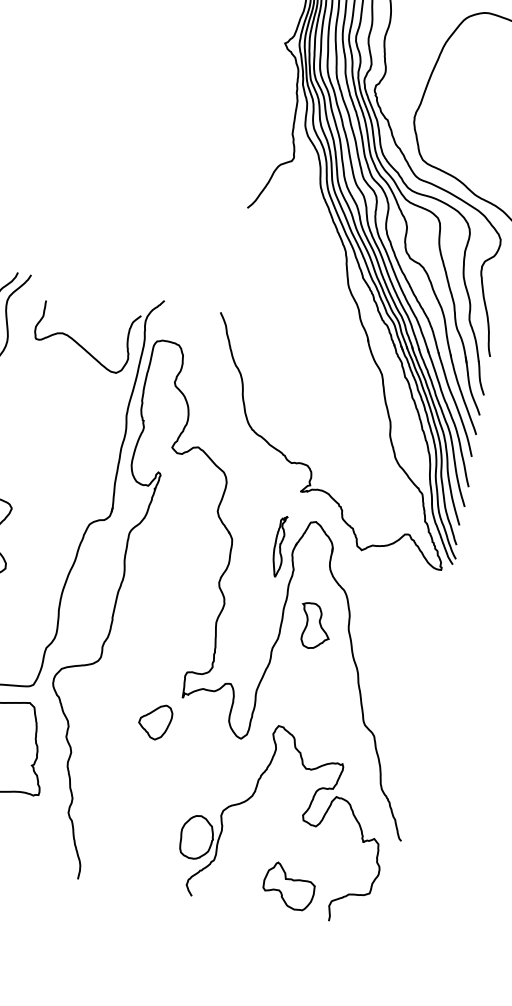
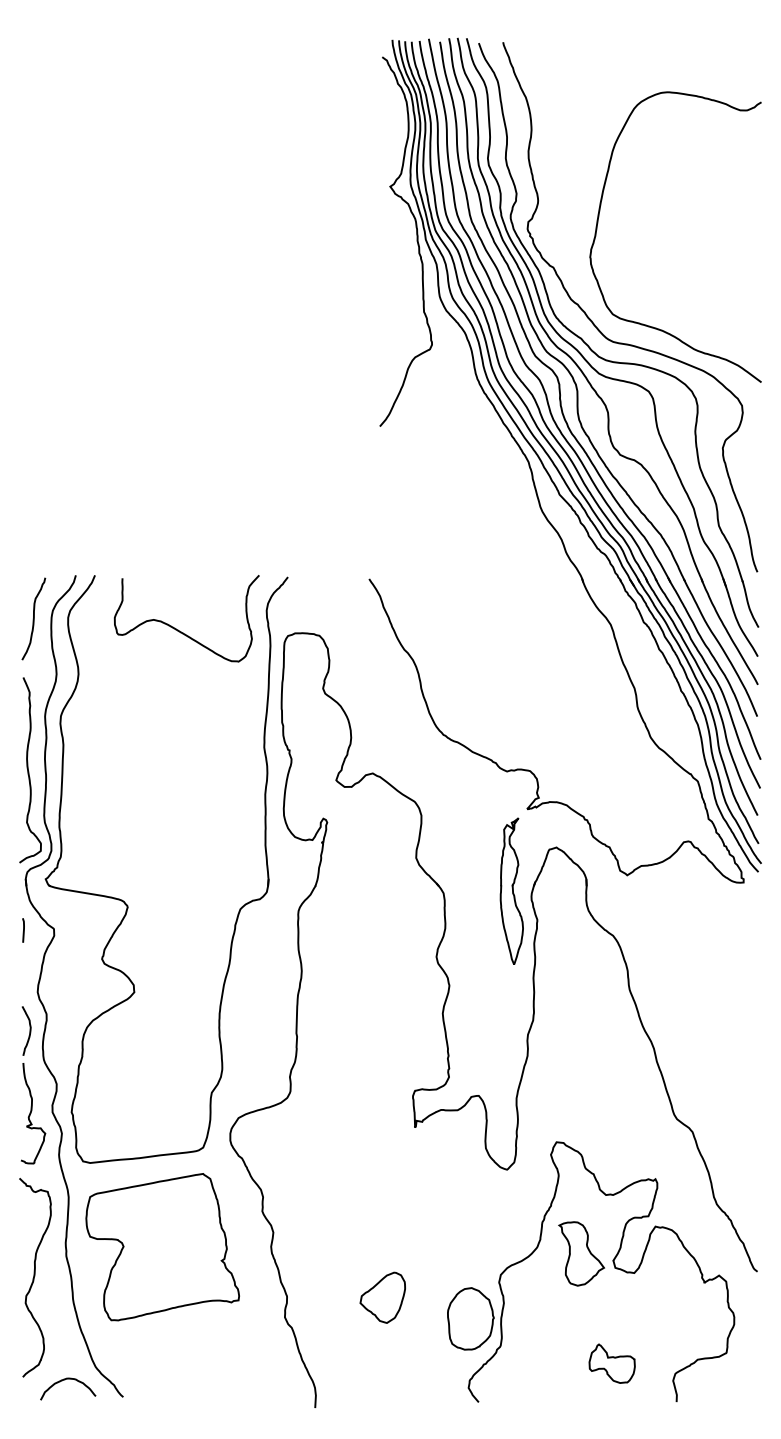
curve: (78, 343) -> (178, 629), moved
part: (279, 546) -> (511, 890), size x1.67
part: (314, 626) -> (581, 1253), moved
part: (155, 721) -> (382, 1297), moved
part: (288, 886) -> (611, 1363), size x0.62

